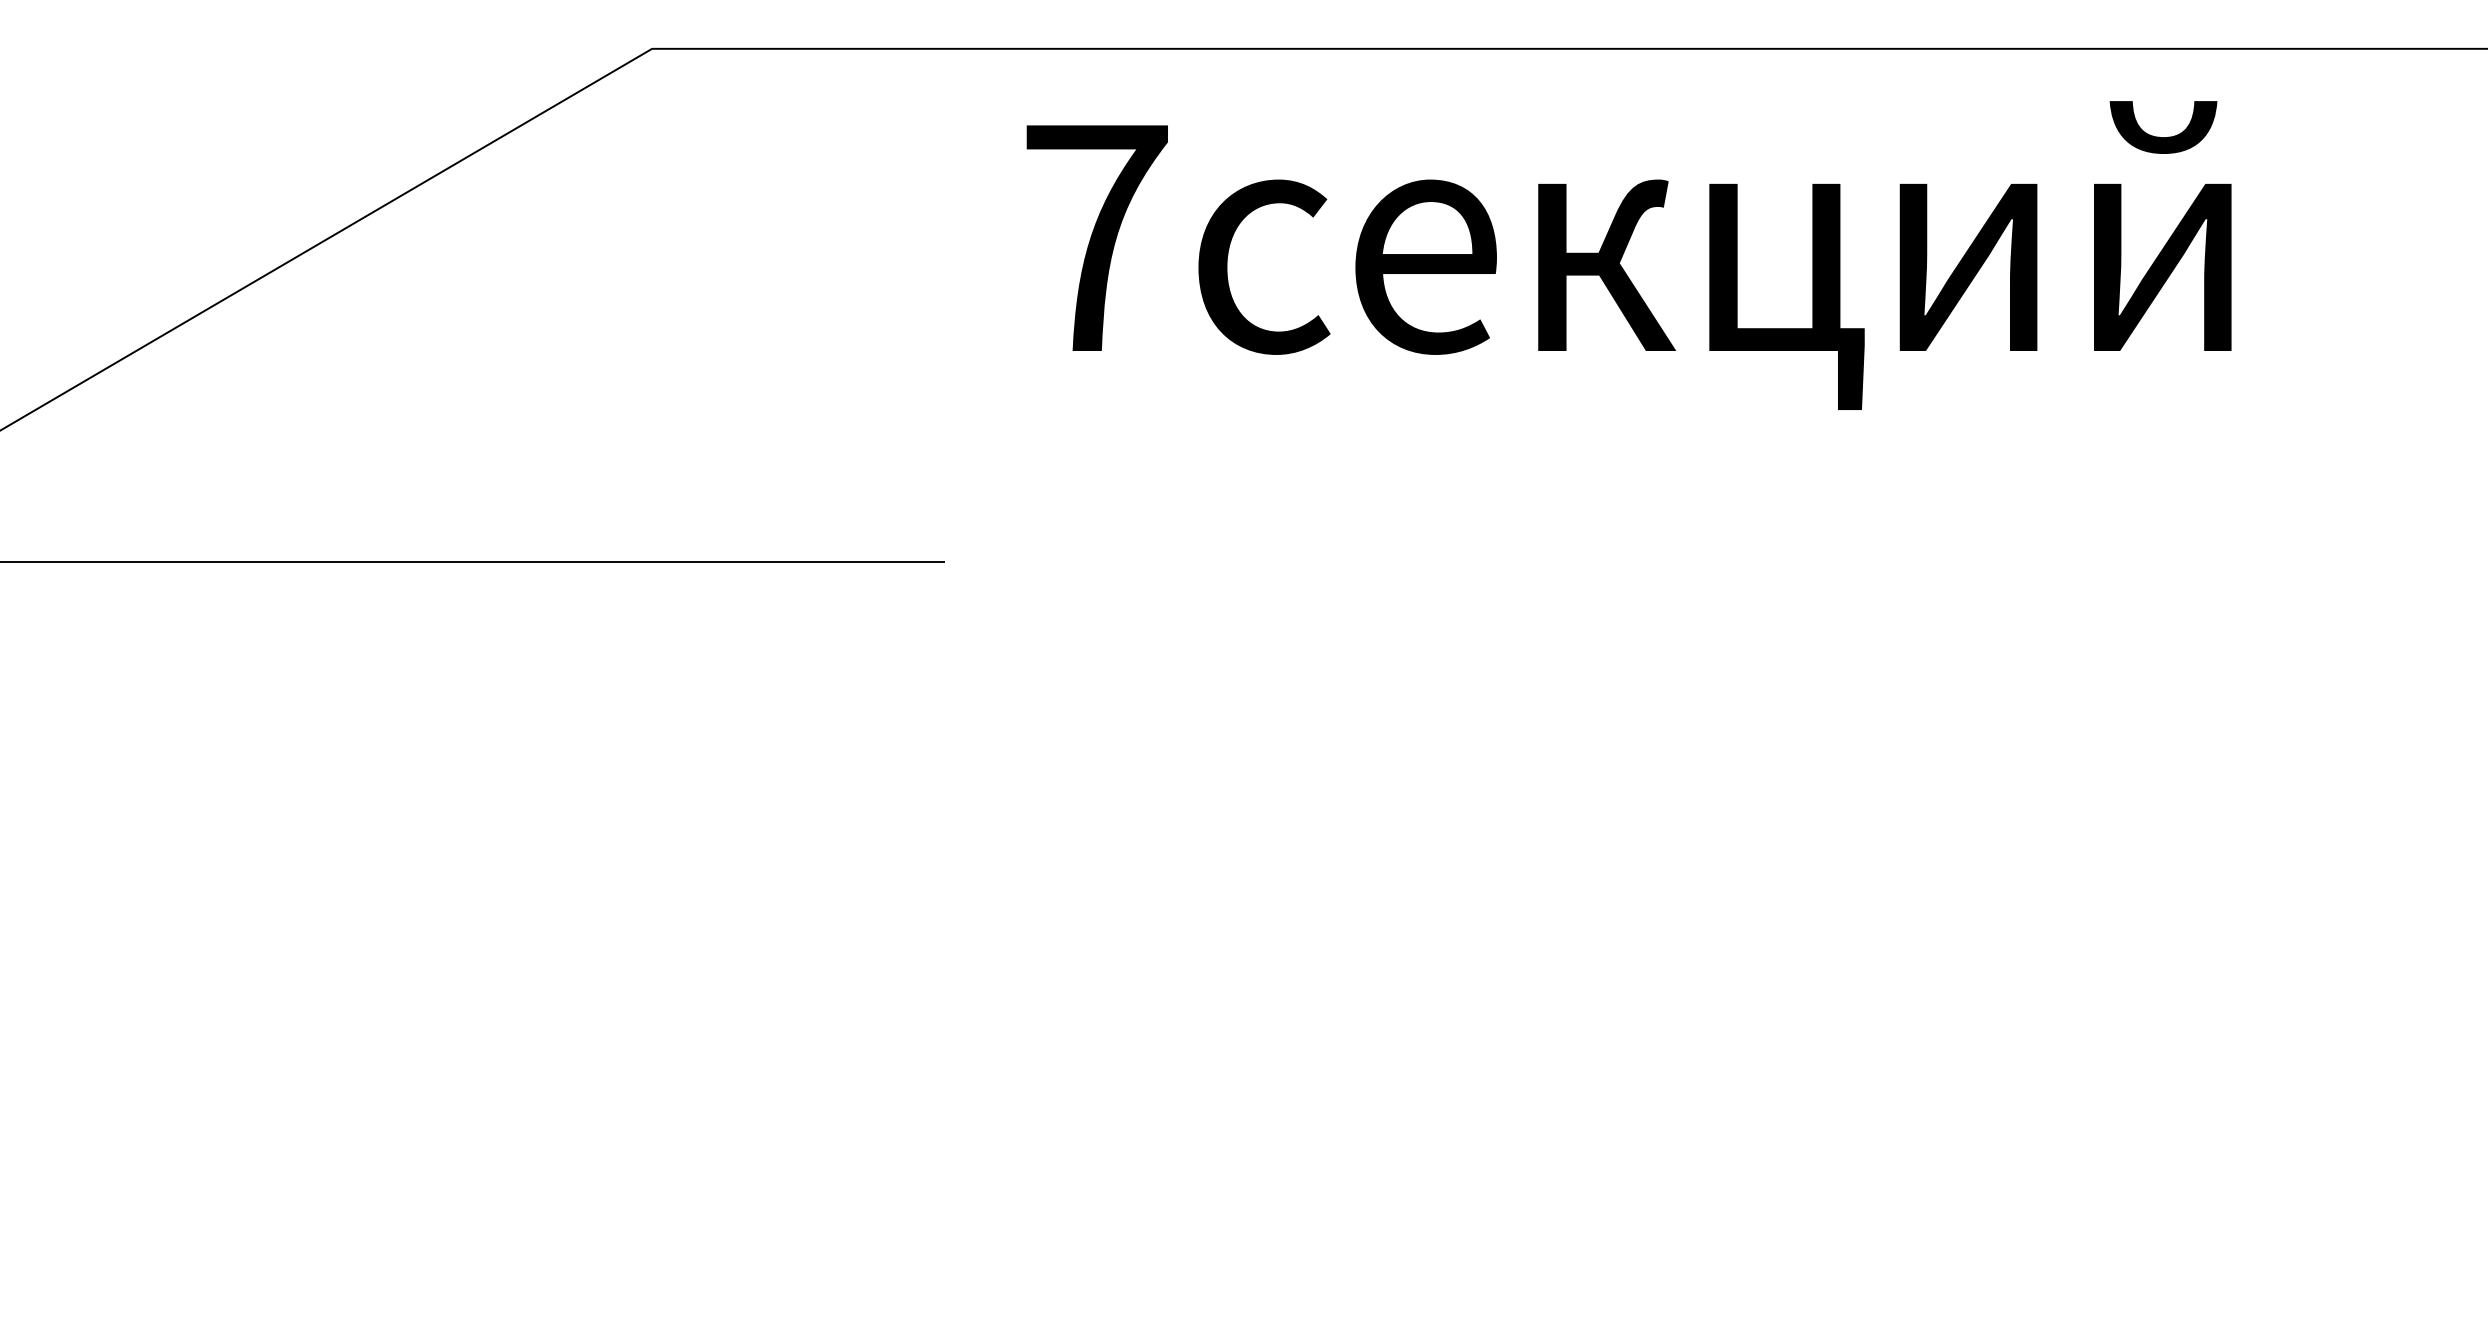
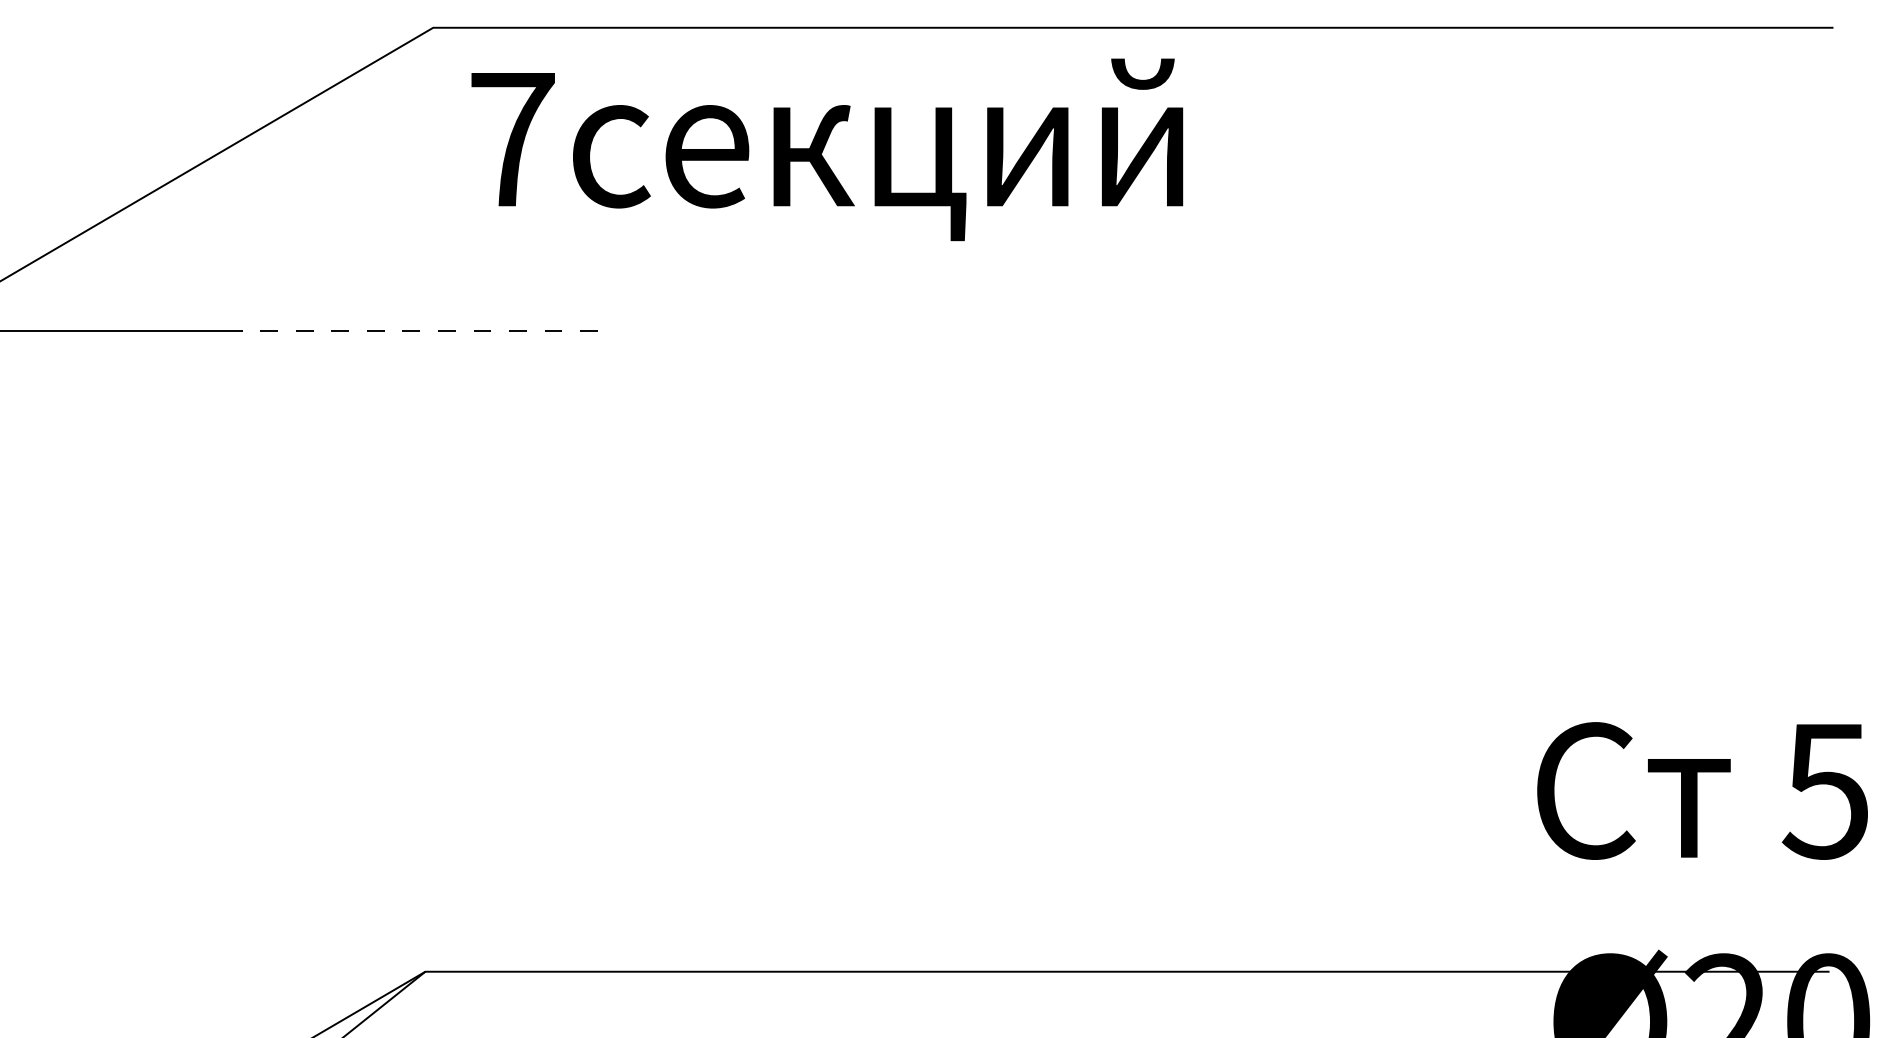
text: (1629, 254) -> (827, 149), moved
line: (622, 561) -> (415, 330), solid -> dashed

